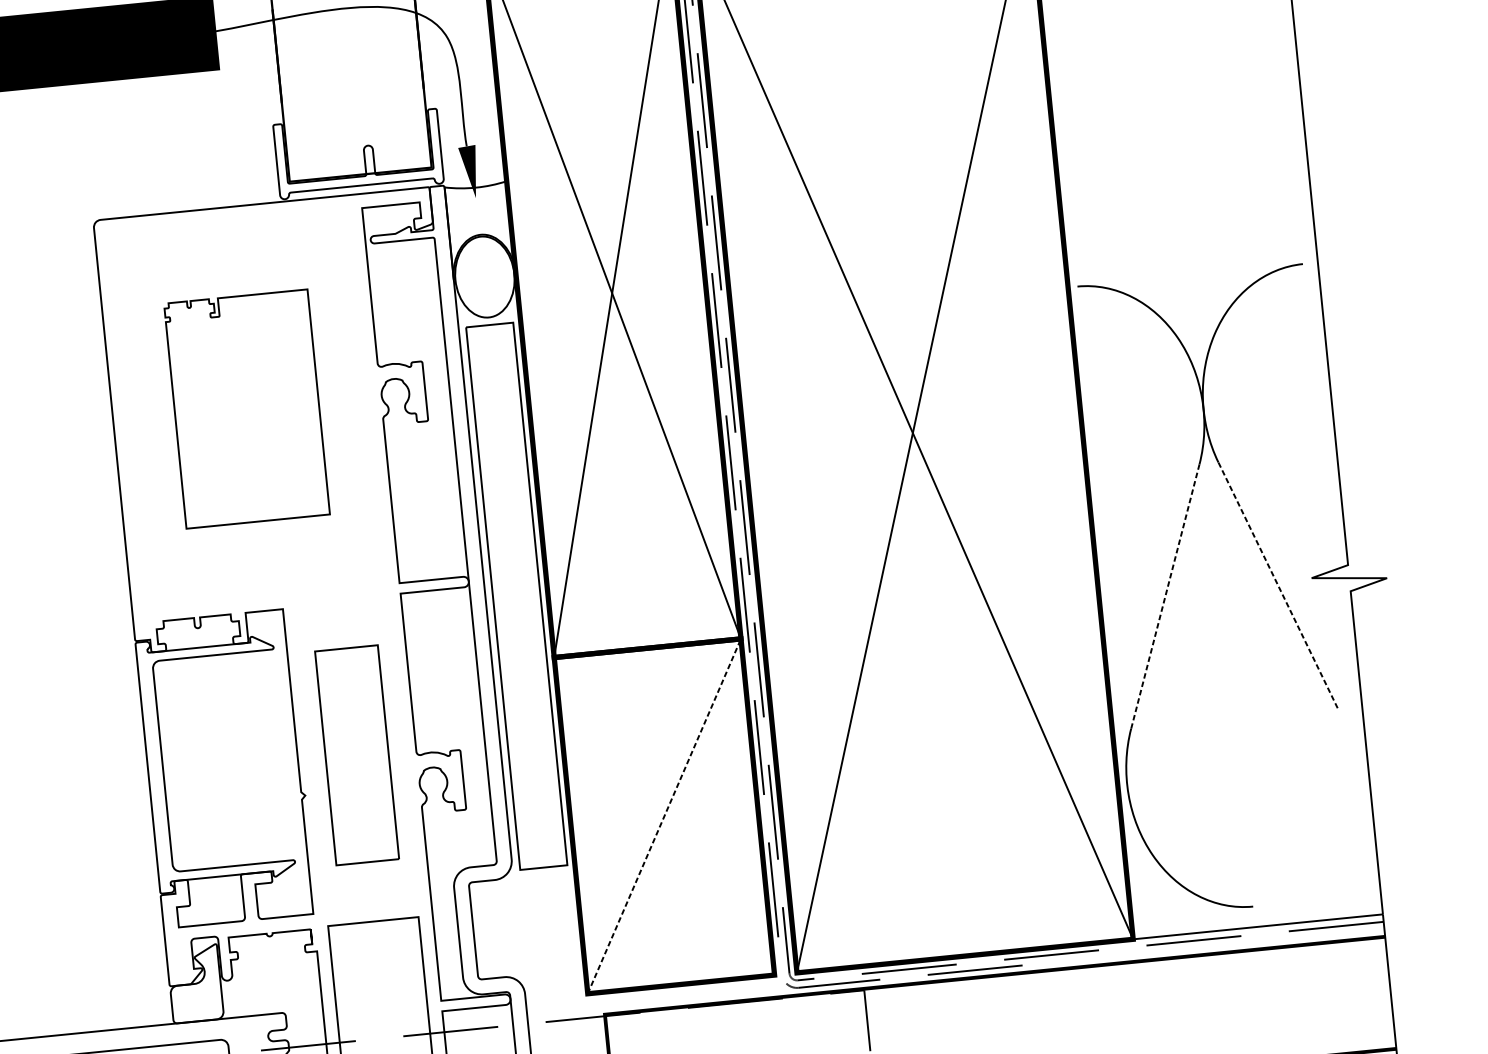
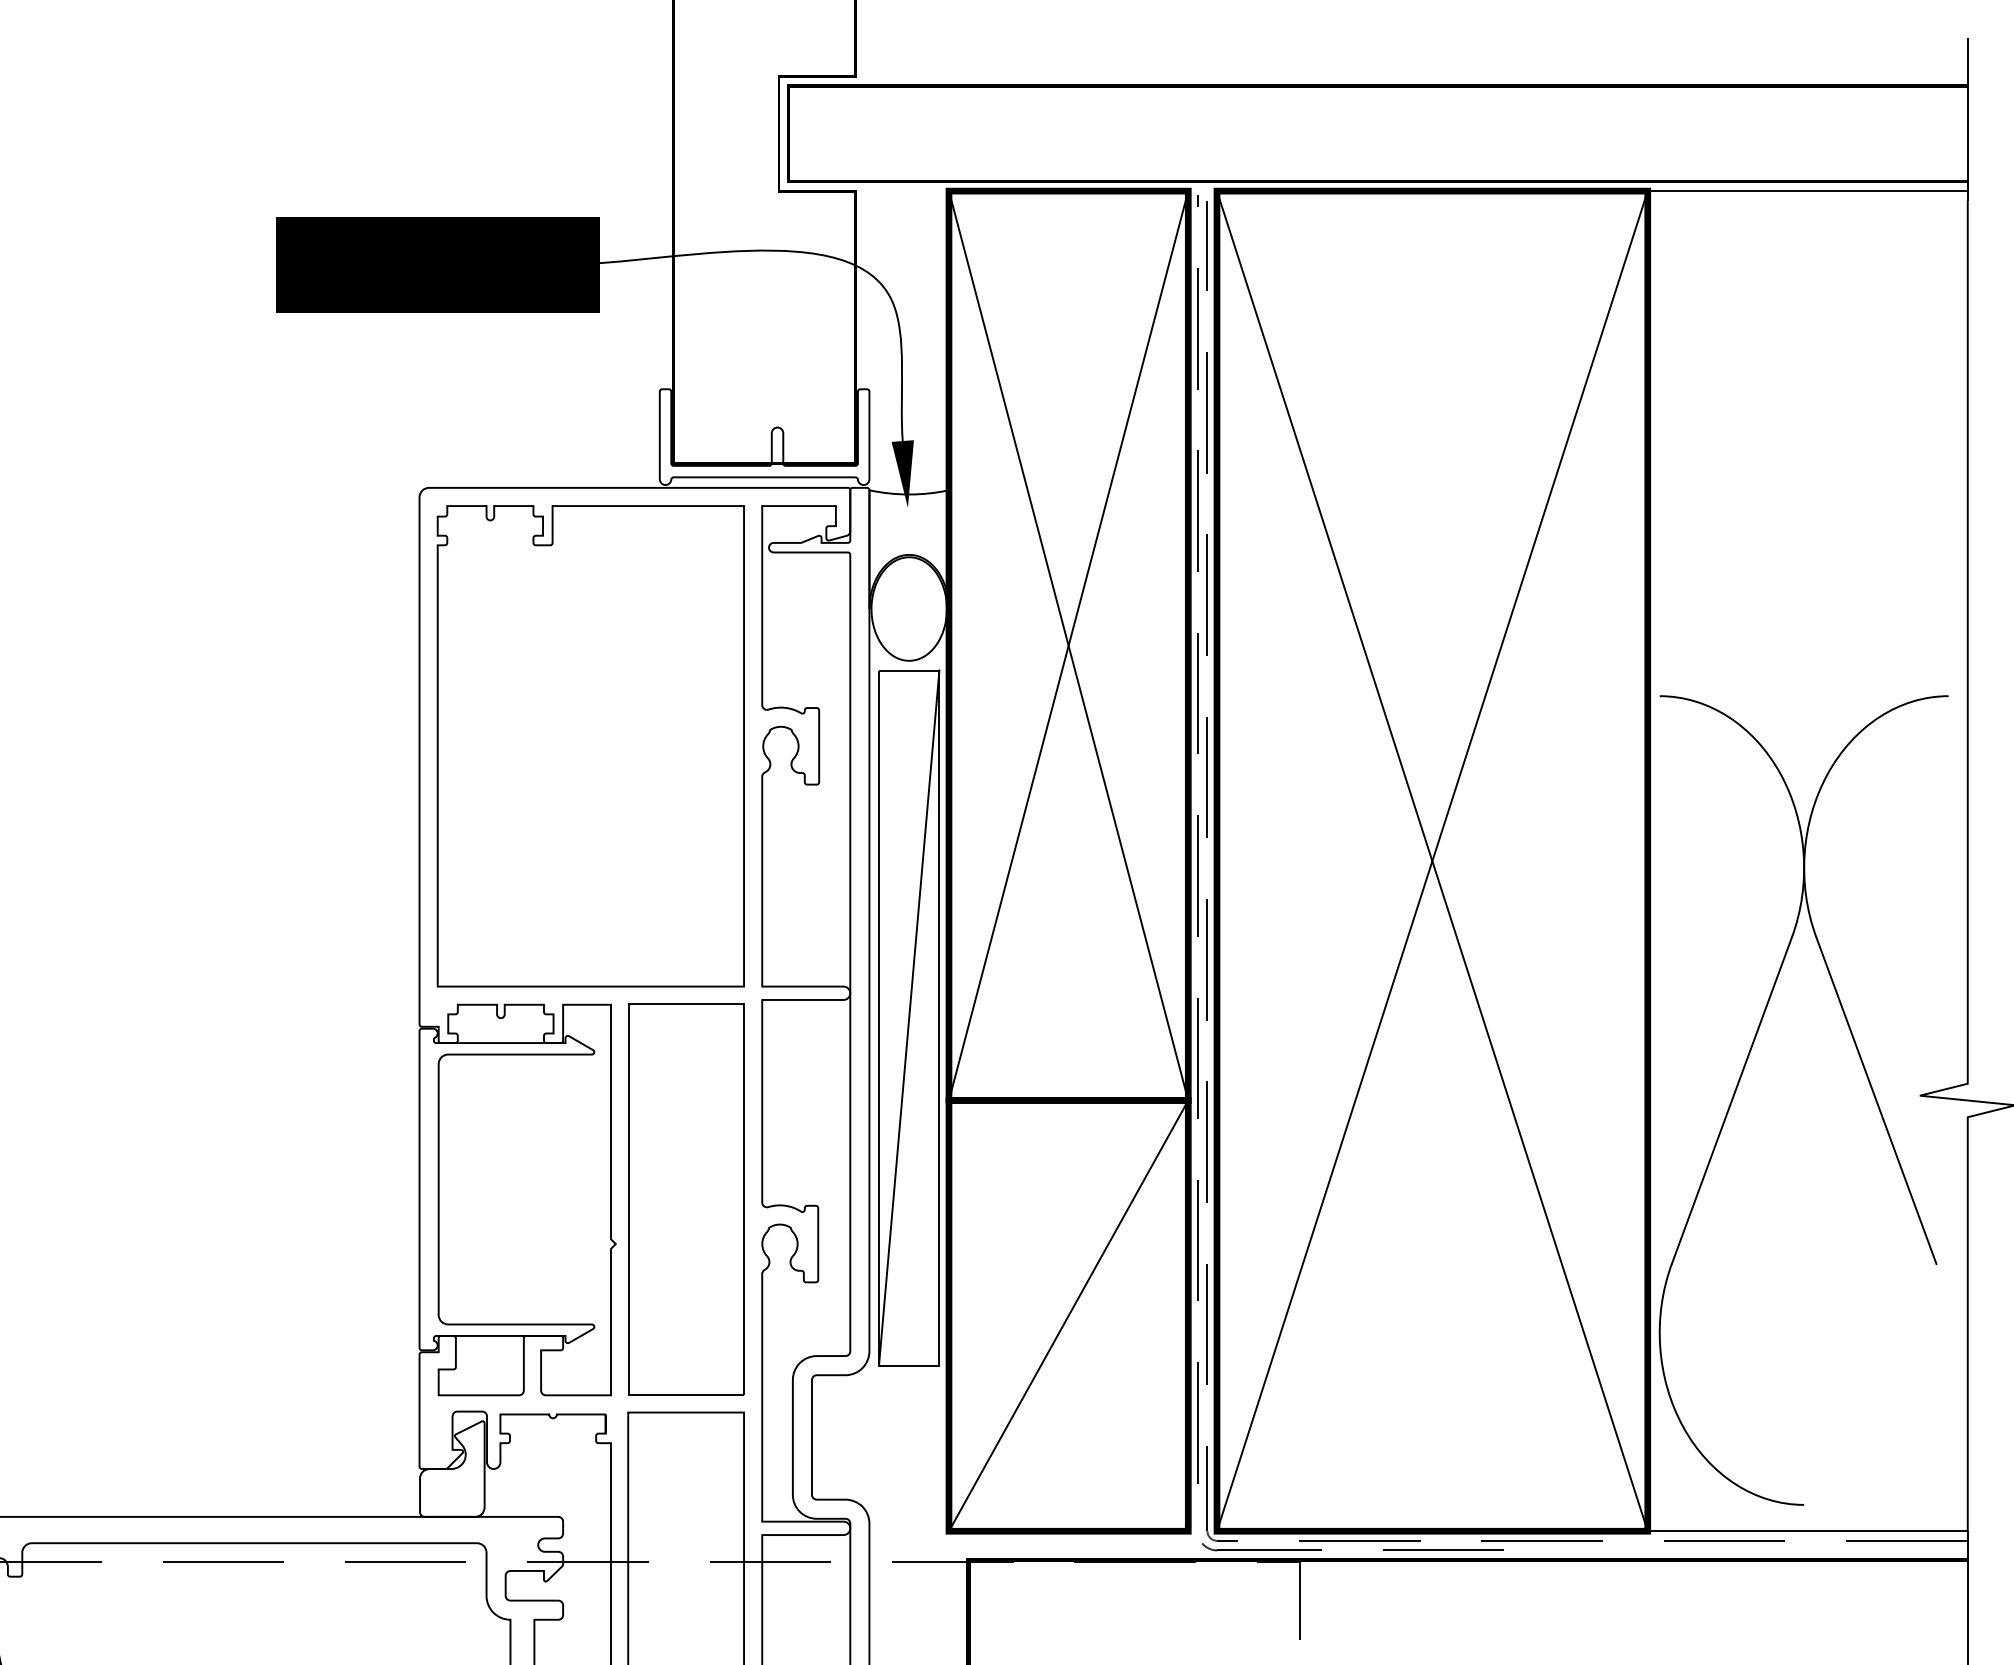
part: (246, 409) -> (590, 746), size x1.67
line: (1278, 585) -> (1876, 1100), dashed -> solid
line: (516, 595) -> (909, 1017), added
line: (1165, 597) -> (1731, 1101), dashed -> solid
part: (357, 755) -> (686, 1199), size x1.43
line: (664, 816) -> (1068, 1315), dashed -> solid

